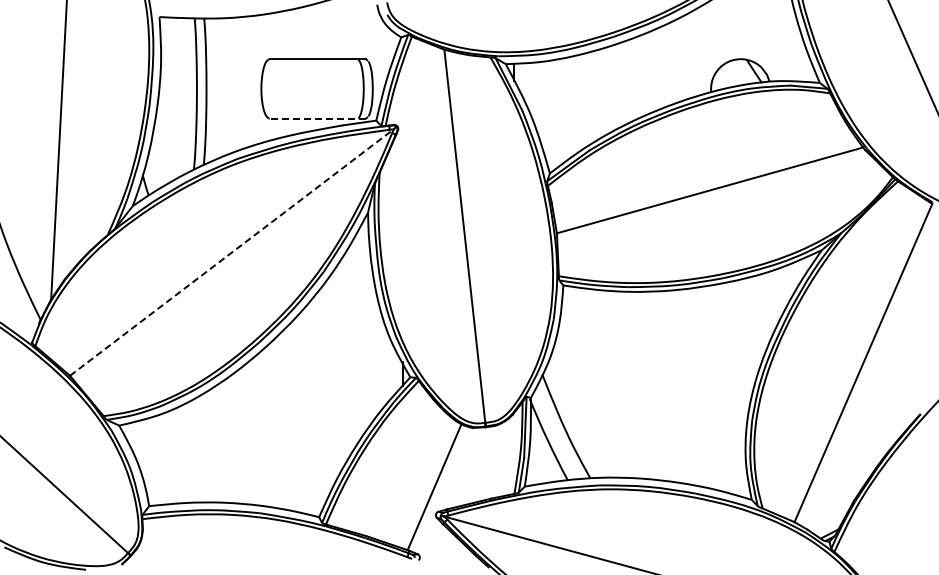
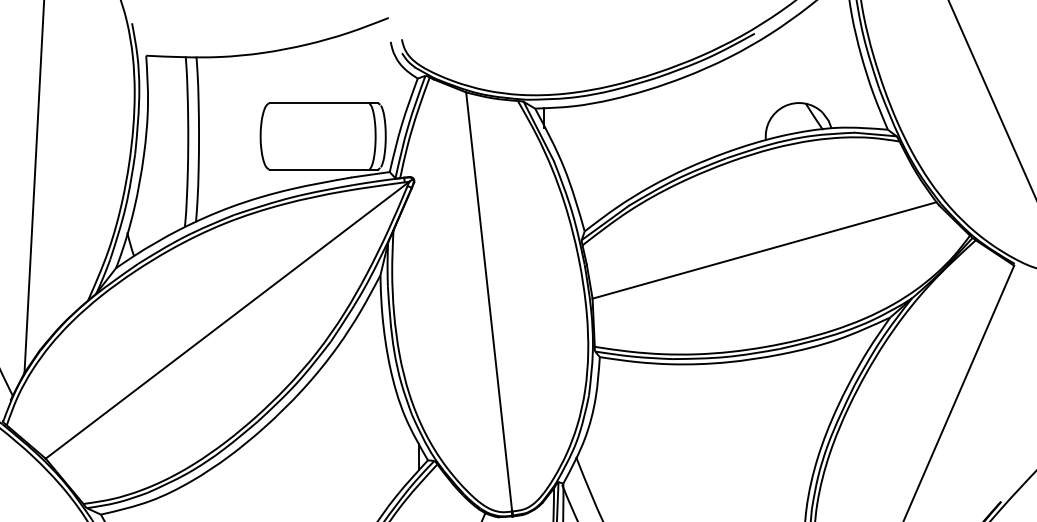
line: (317, 118) -> (323, 169), dashed -> solid
line: (232, 252) -> (228, 320), dashed -> solid

